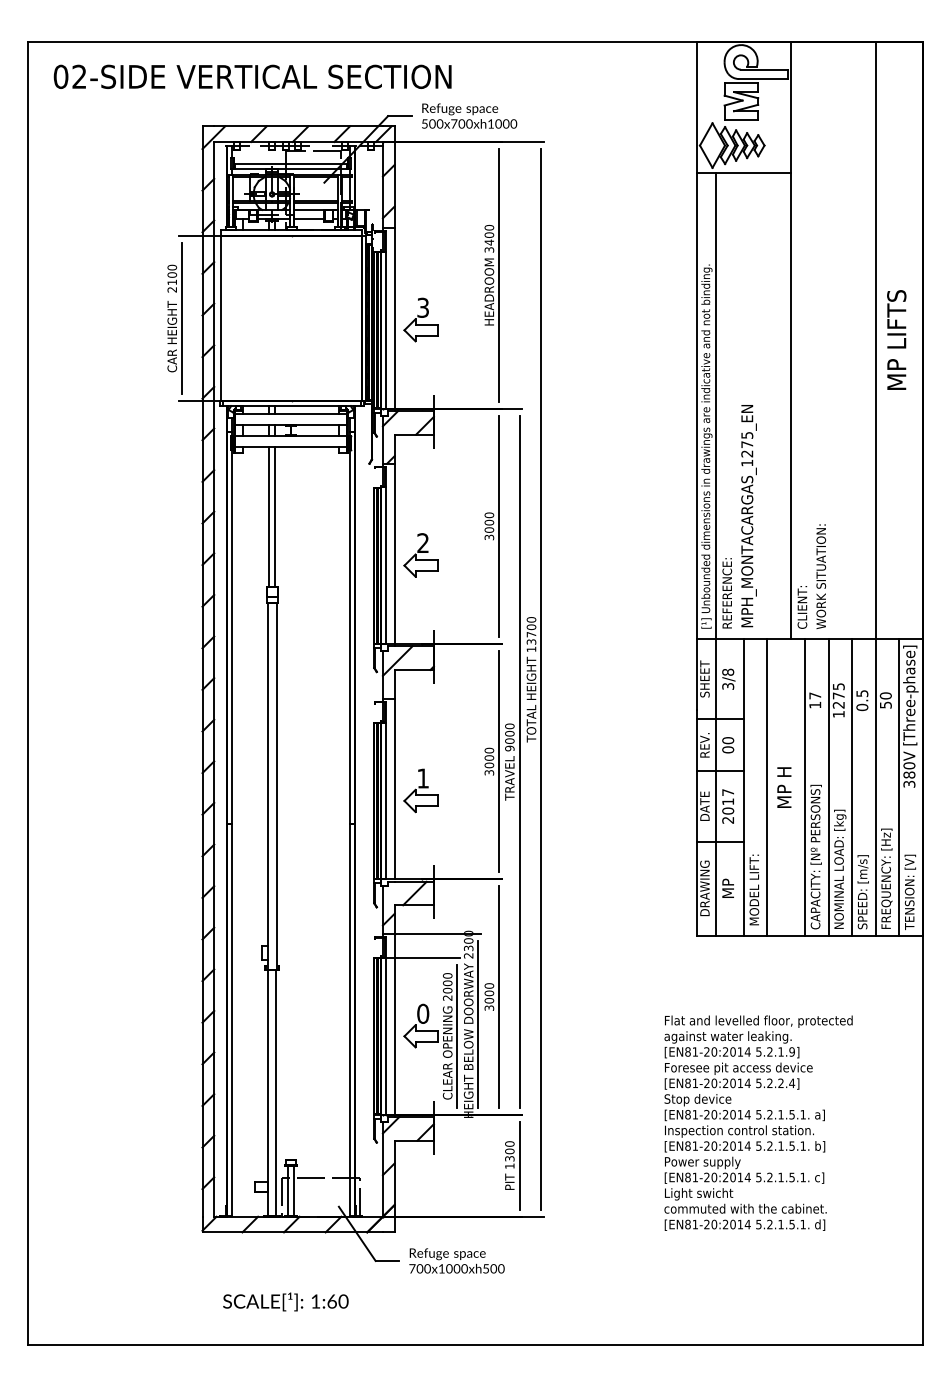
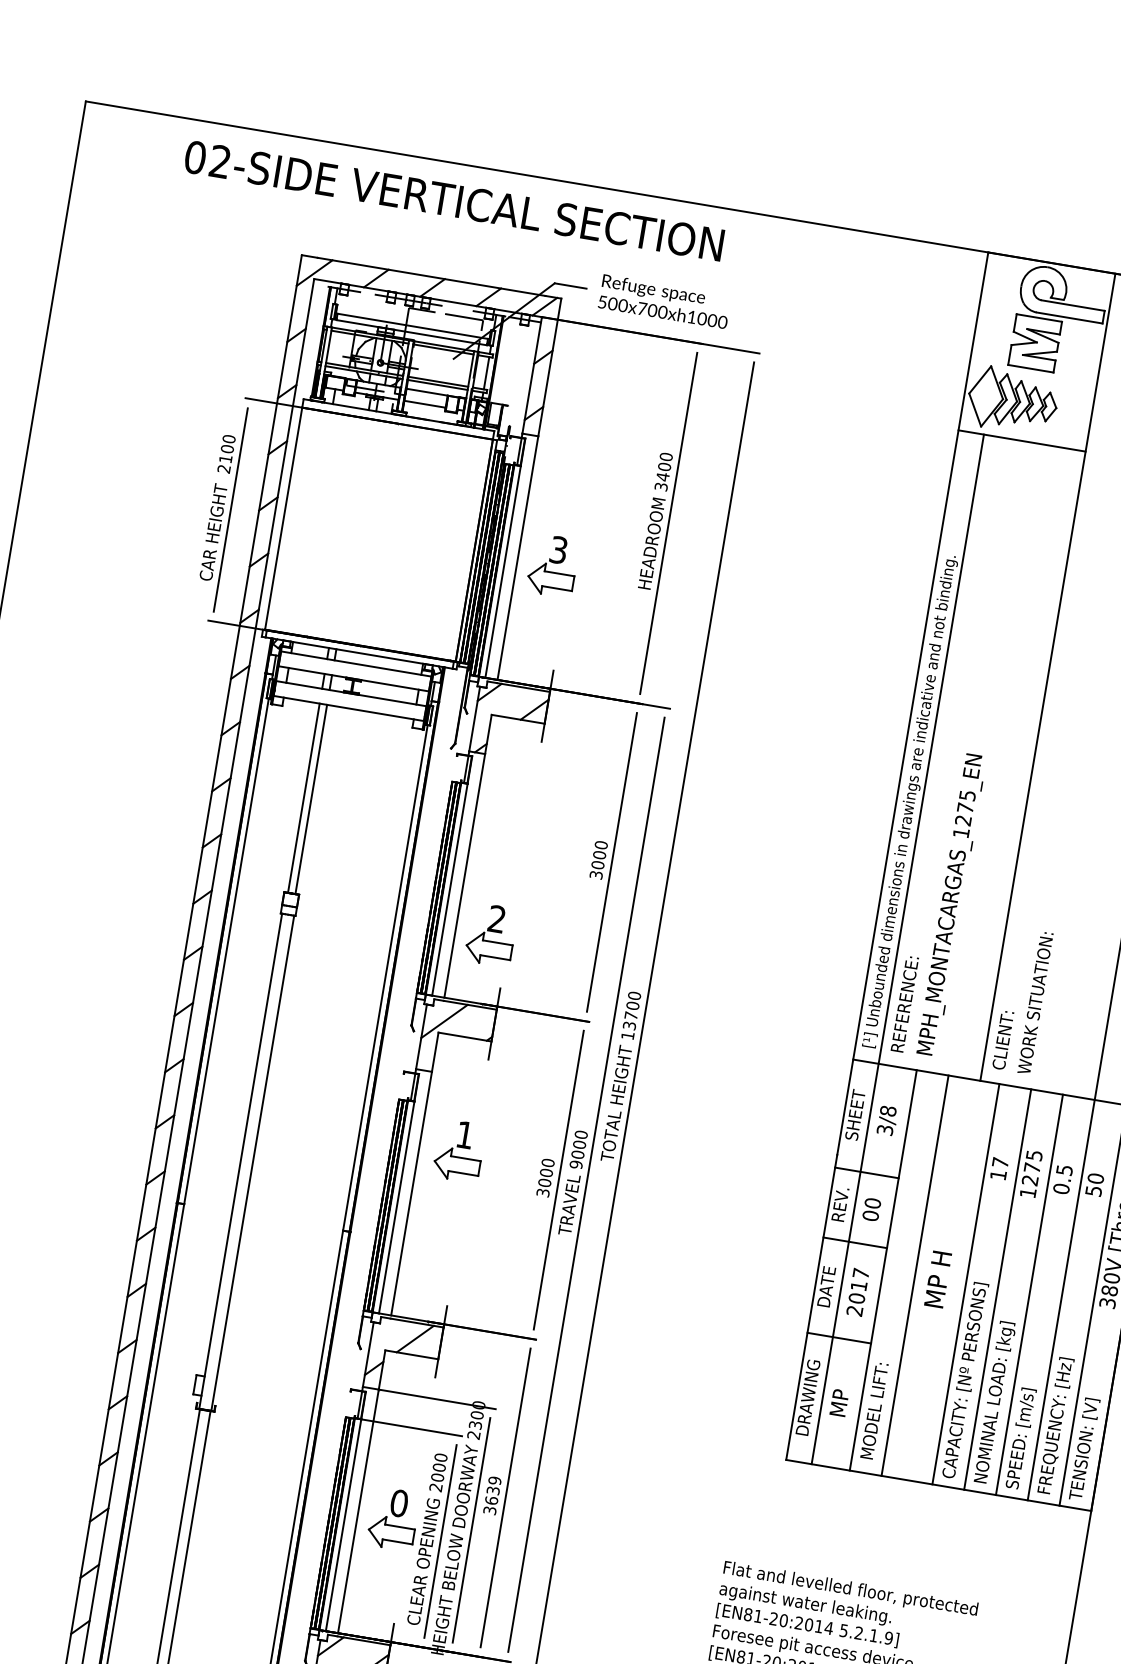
text: (252, 76) -> (453, 200), moved
part: (420, 555) -> (490, 935), moved
part: (420, 790) -> (458, 1150), moved
text: (489, 993) -> (493, 1490), 3000 -> 3639

